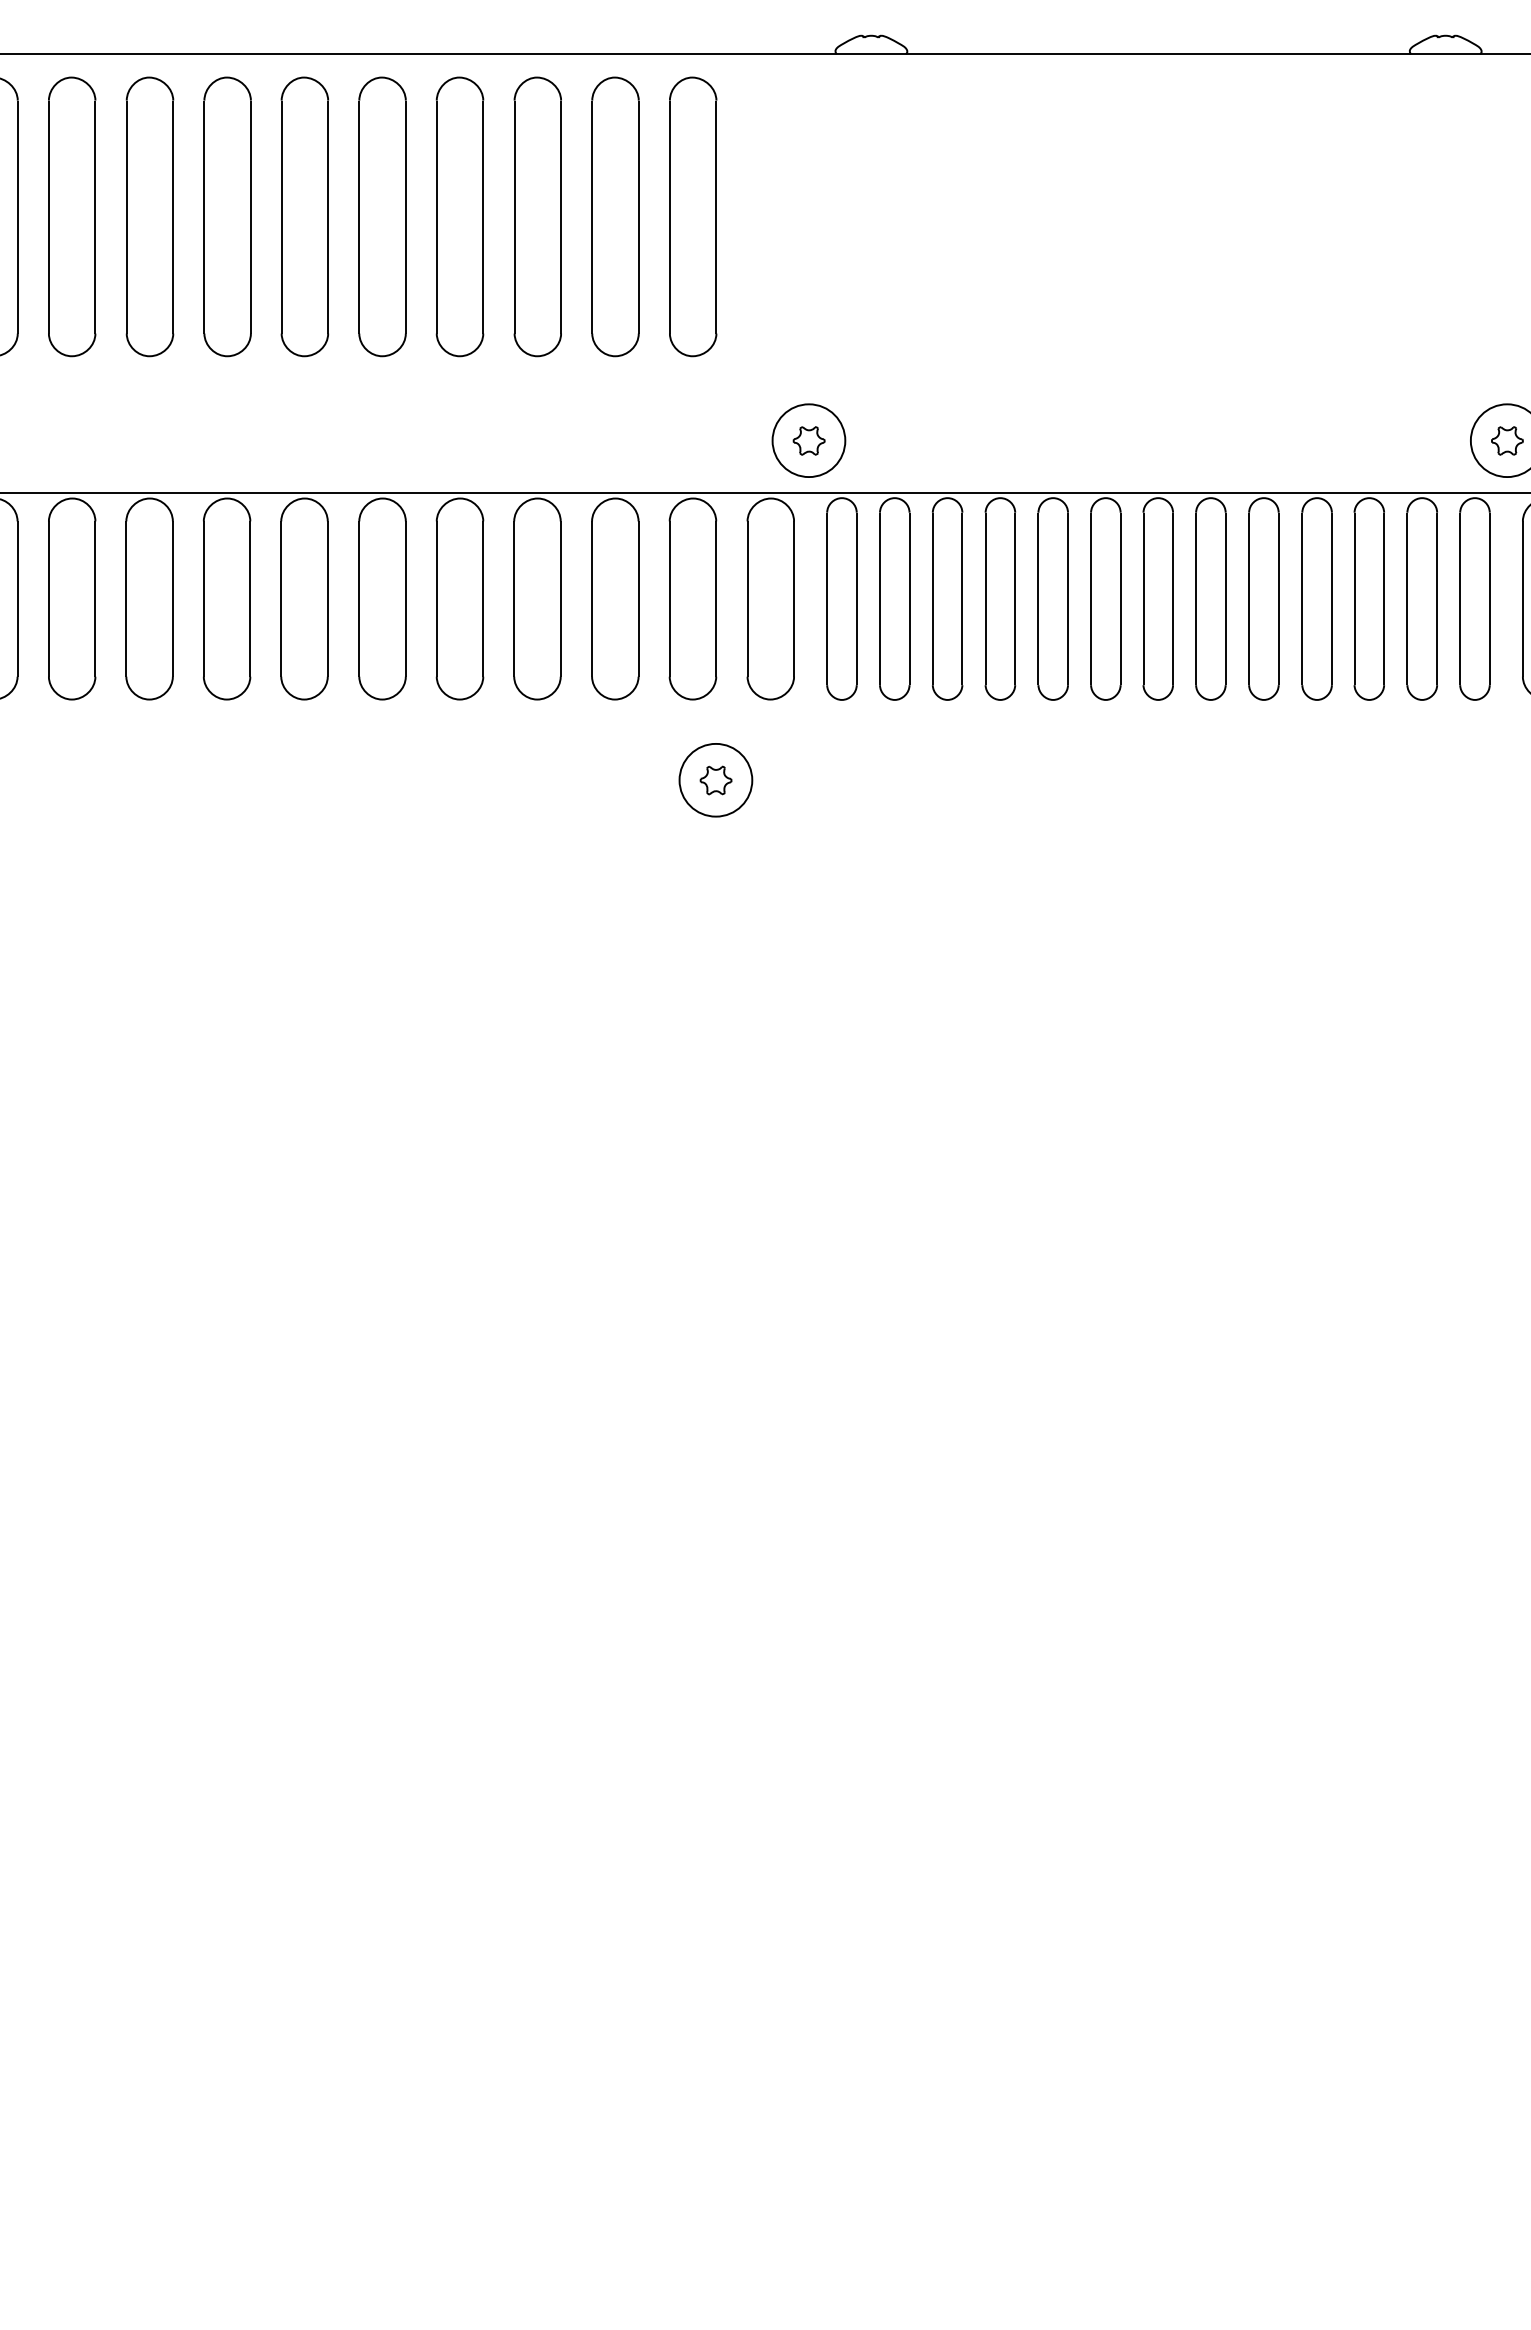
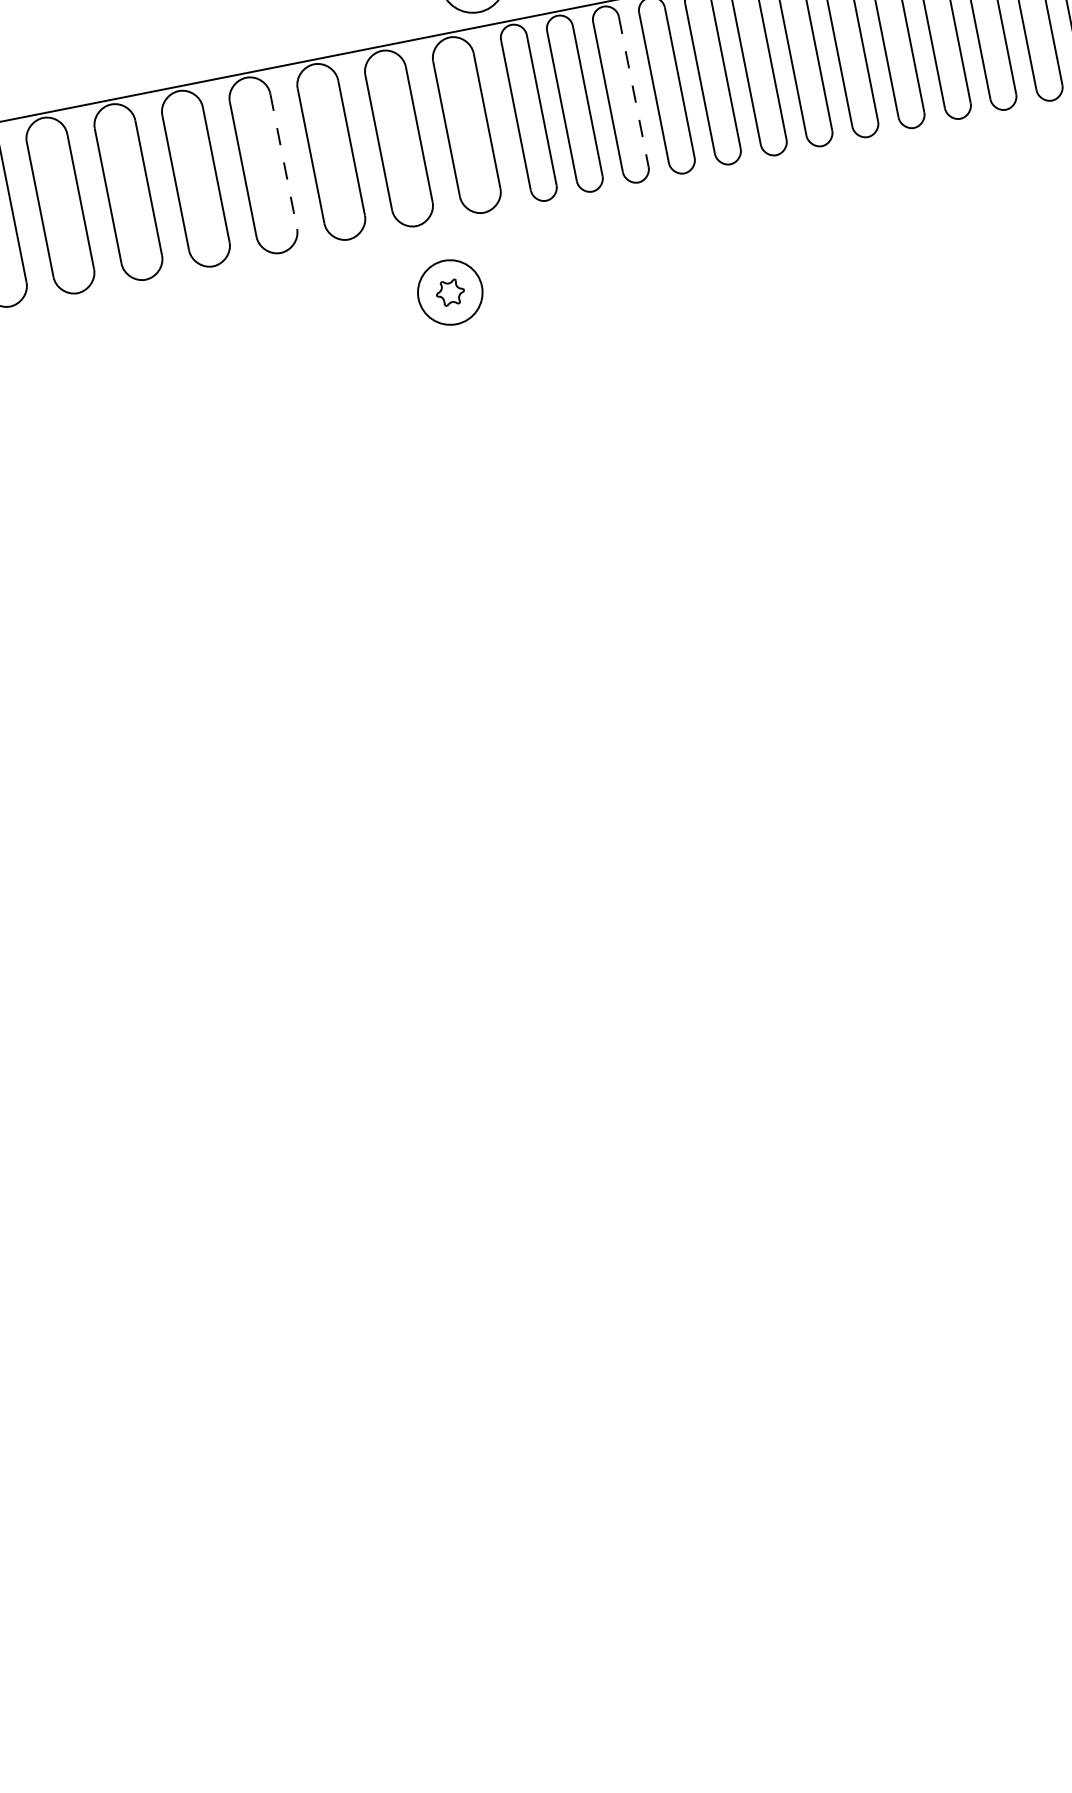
line: (560, 599) -> (283, 161), solid -> dashed
line: (962, 599) -> (633, 92), solid -> dashed

